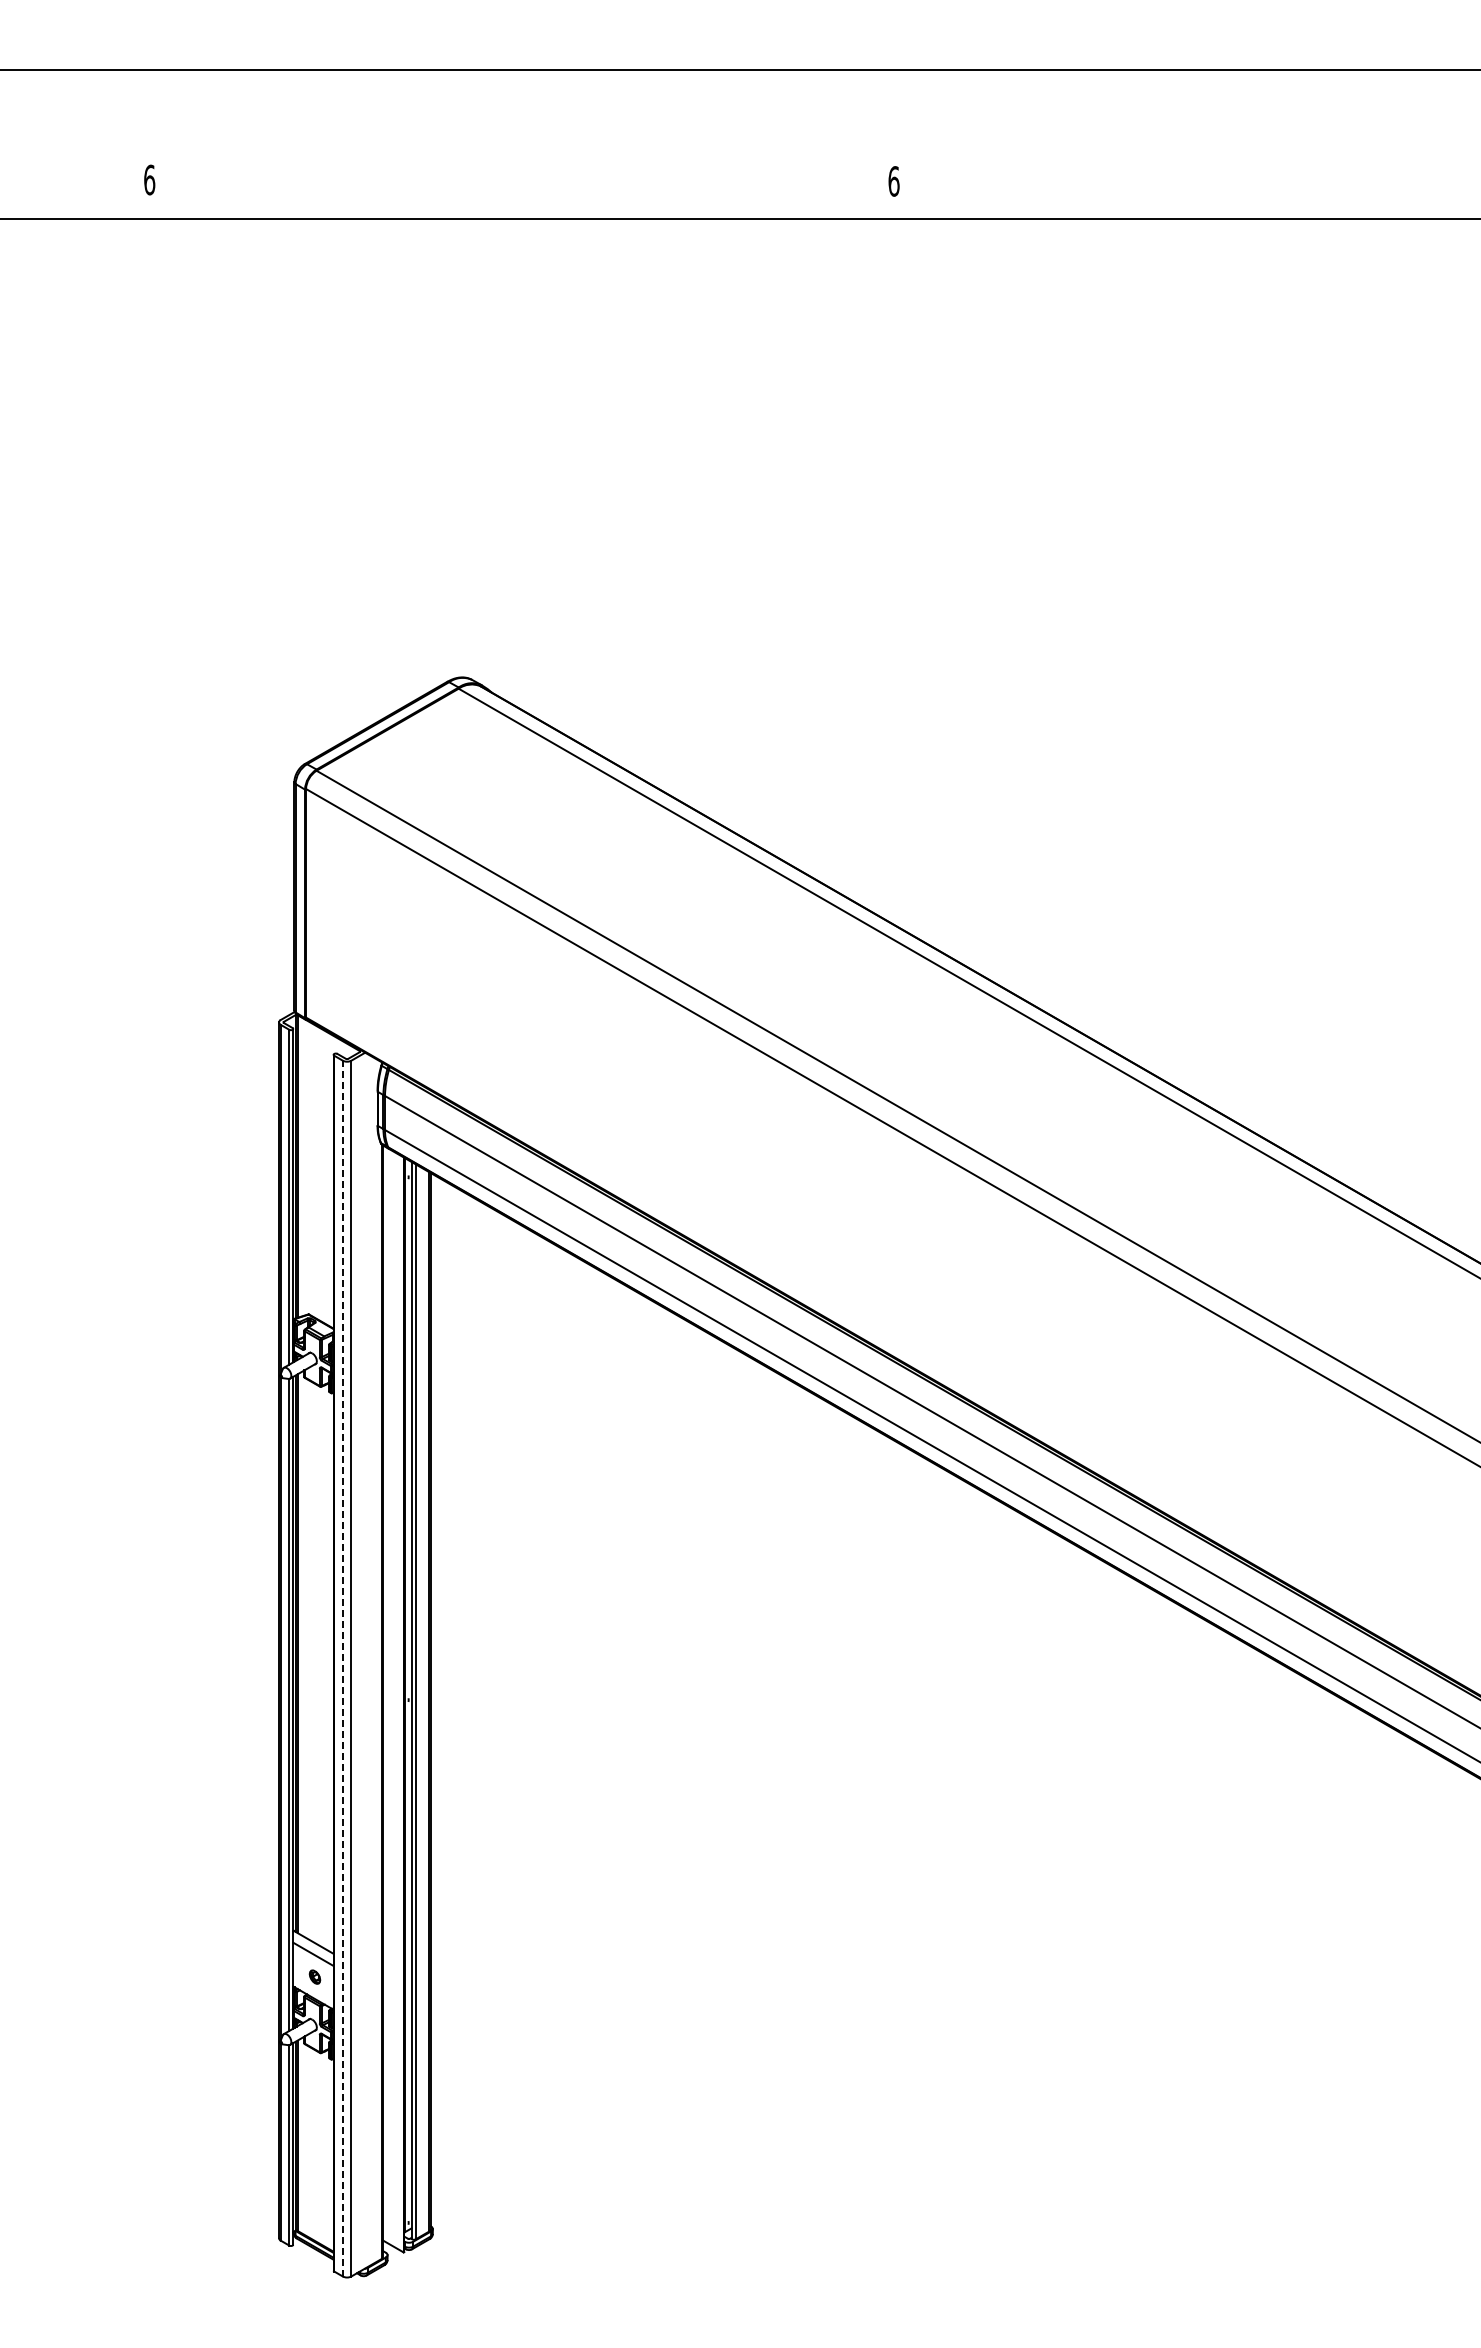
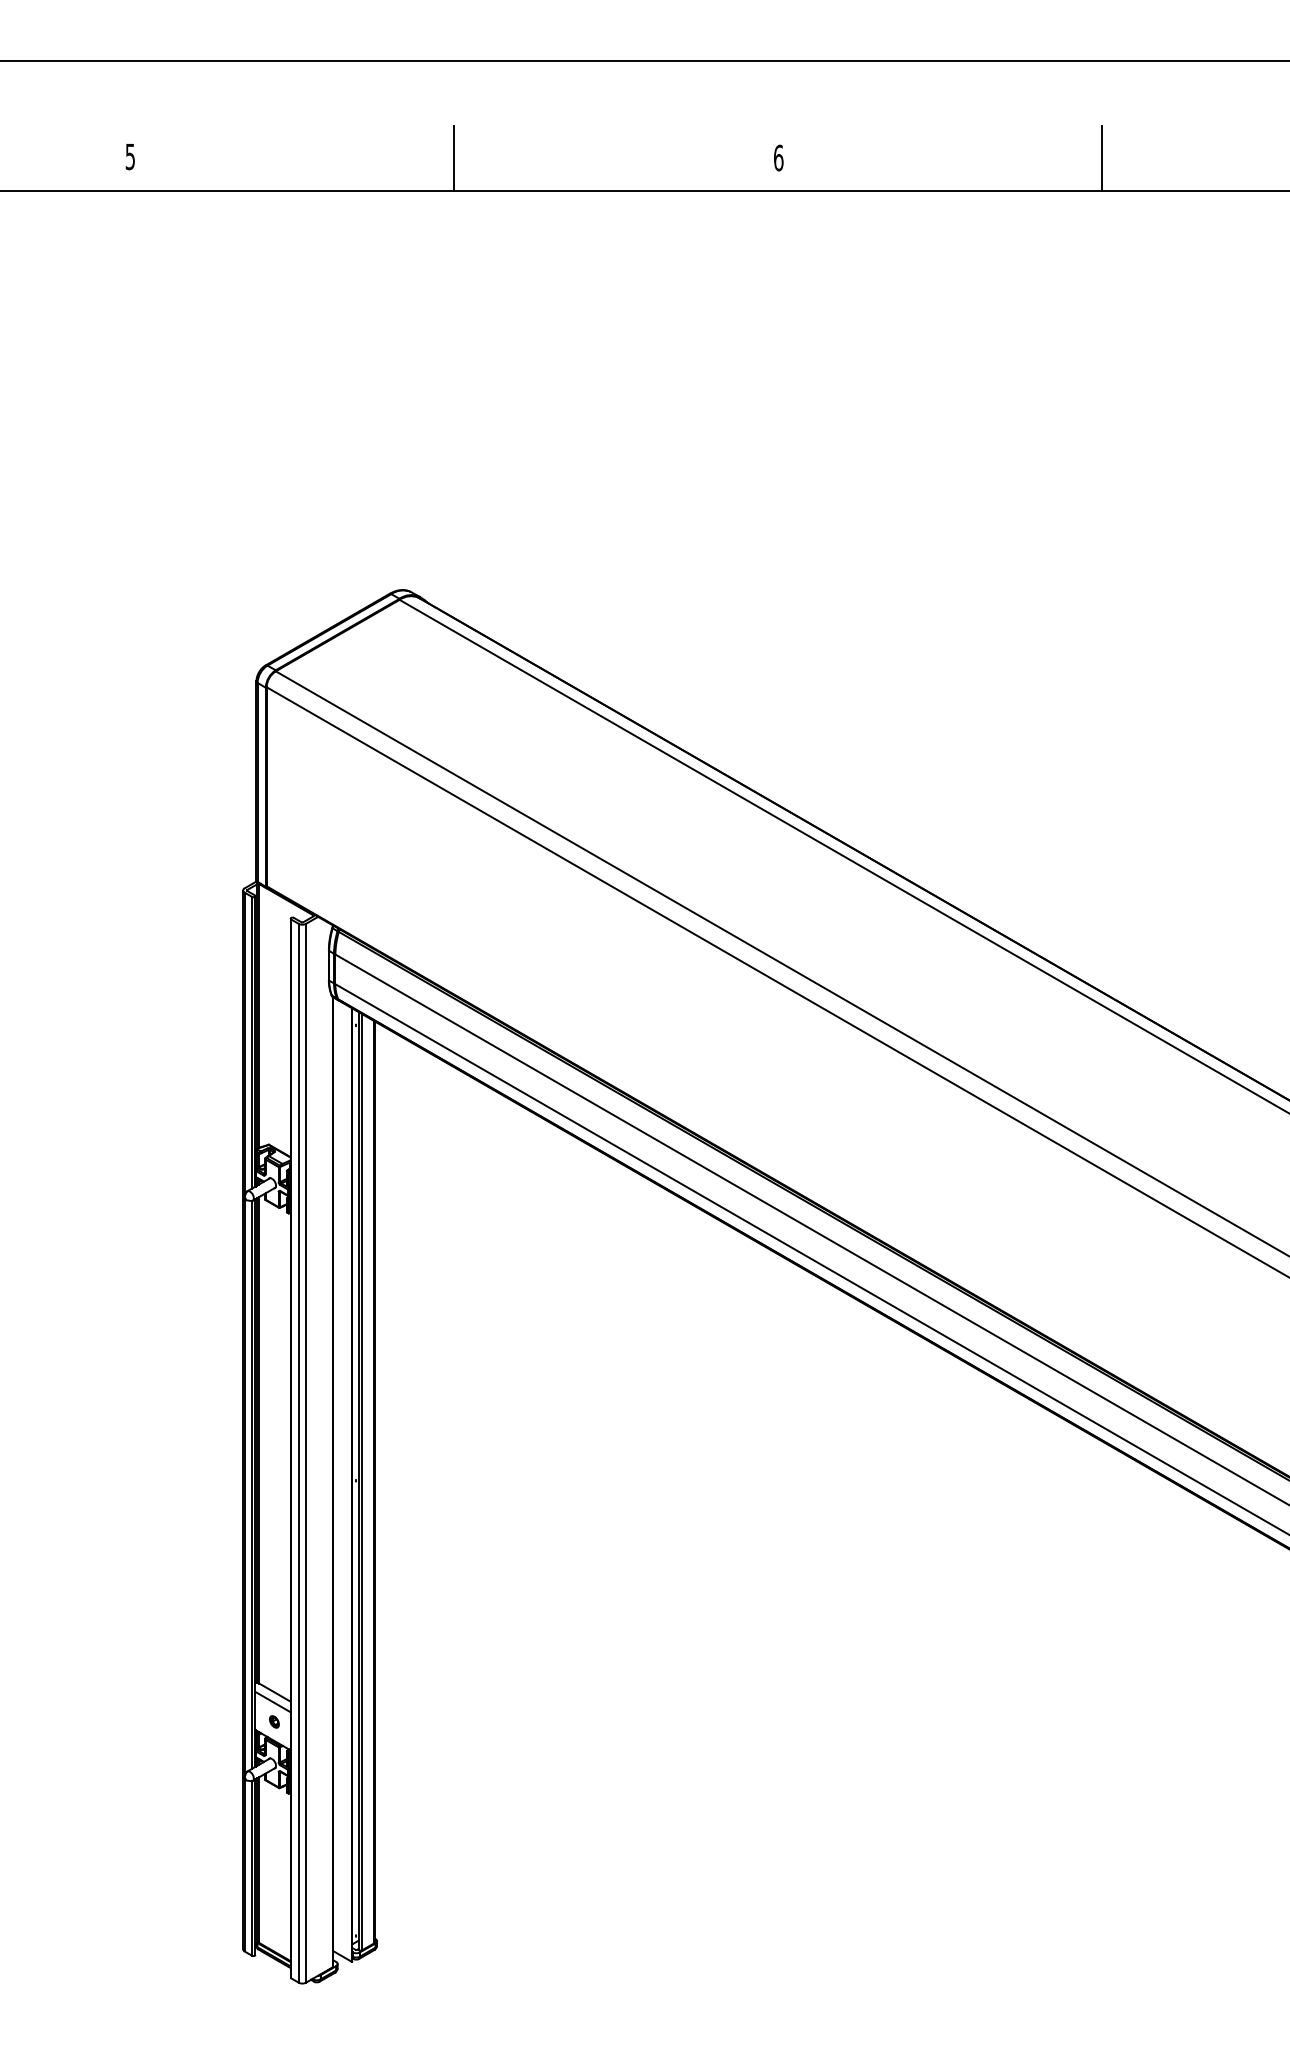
text: (149, 179) -> (130, 156), 6 -> 5
line: (521, 181) -> (454, 158), added
line: (1265, 181) -> (1102, 158), added
line: (342, 1668) -> (298, 1453), dashed -> solid

